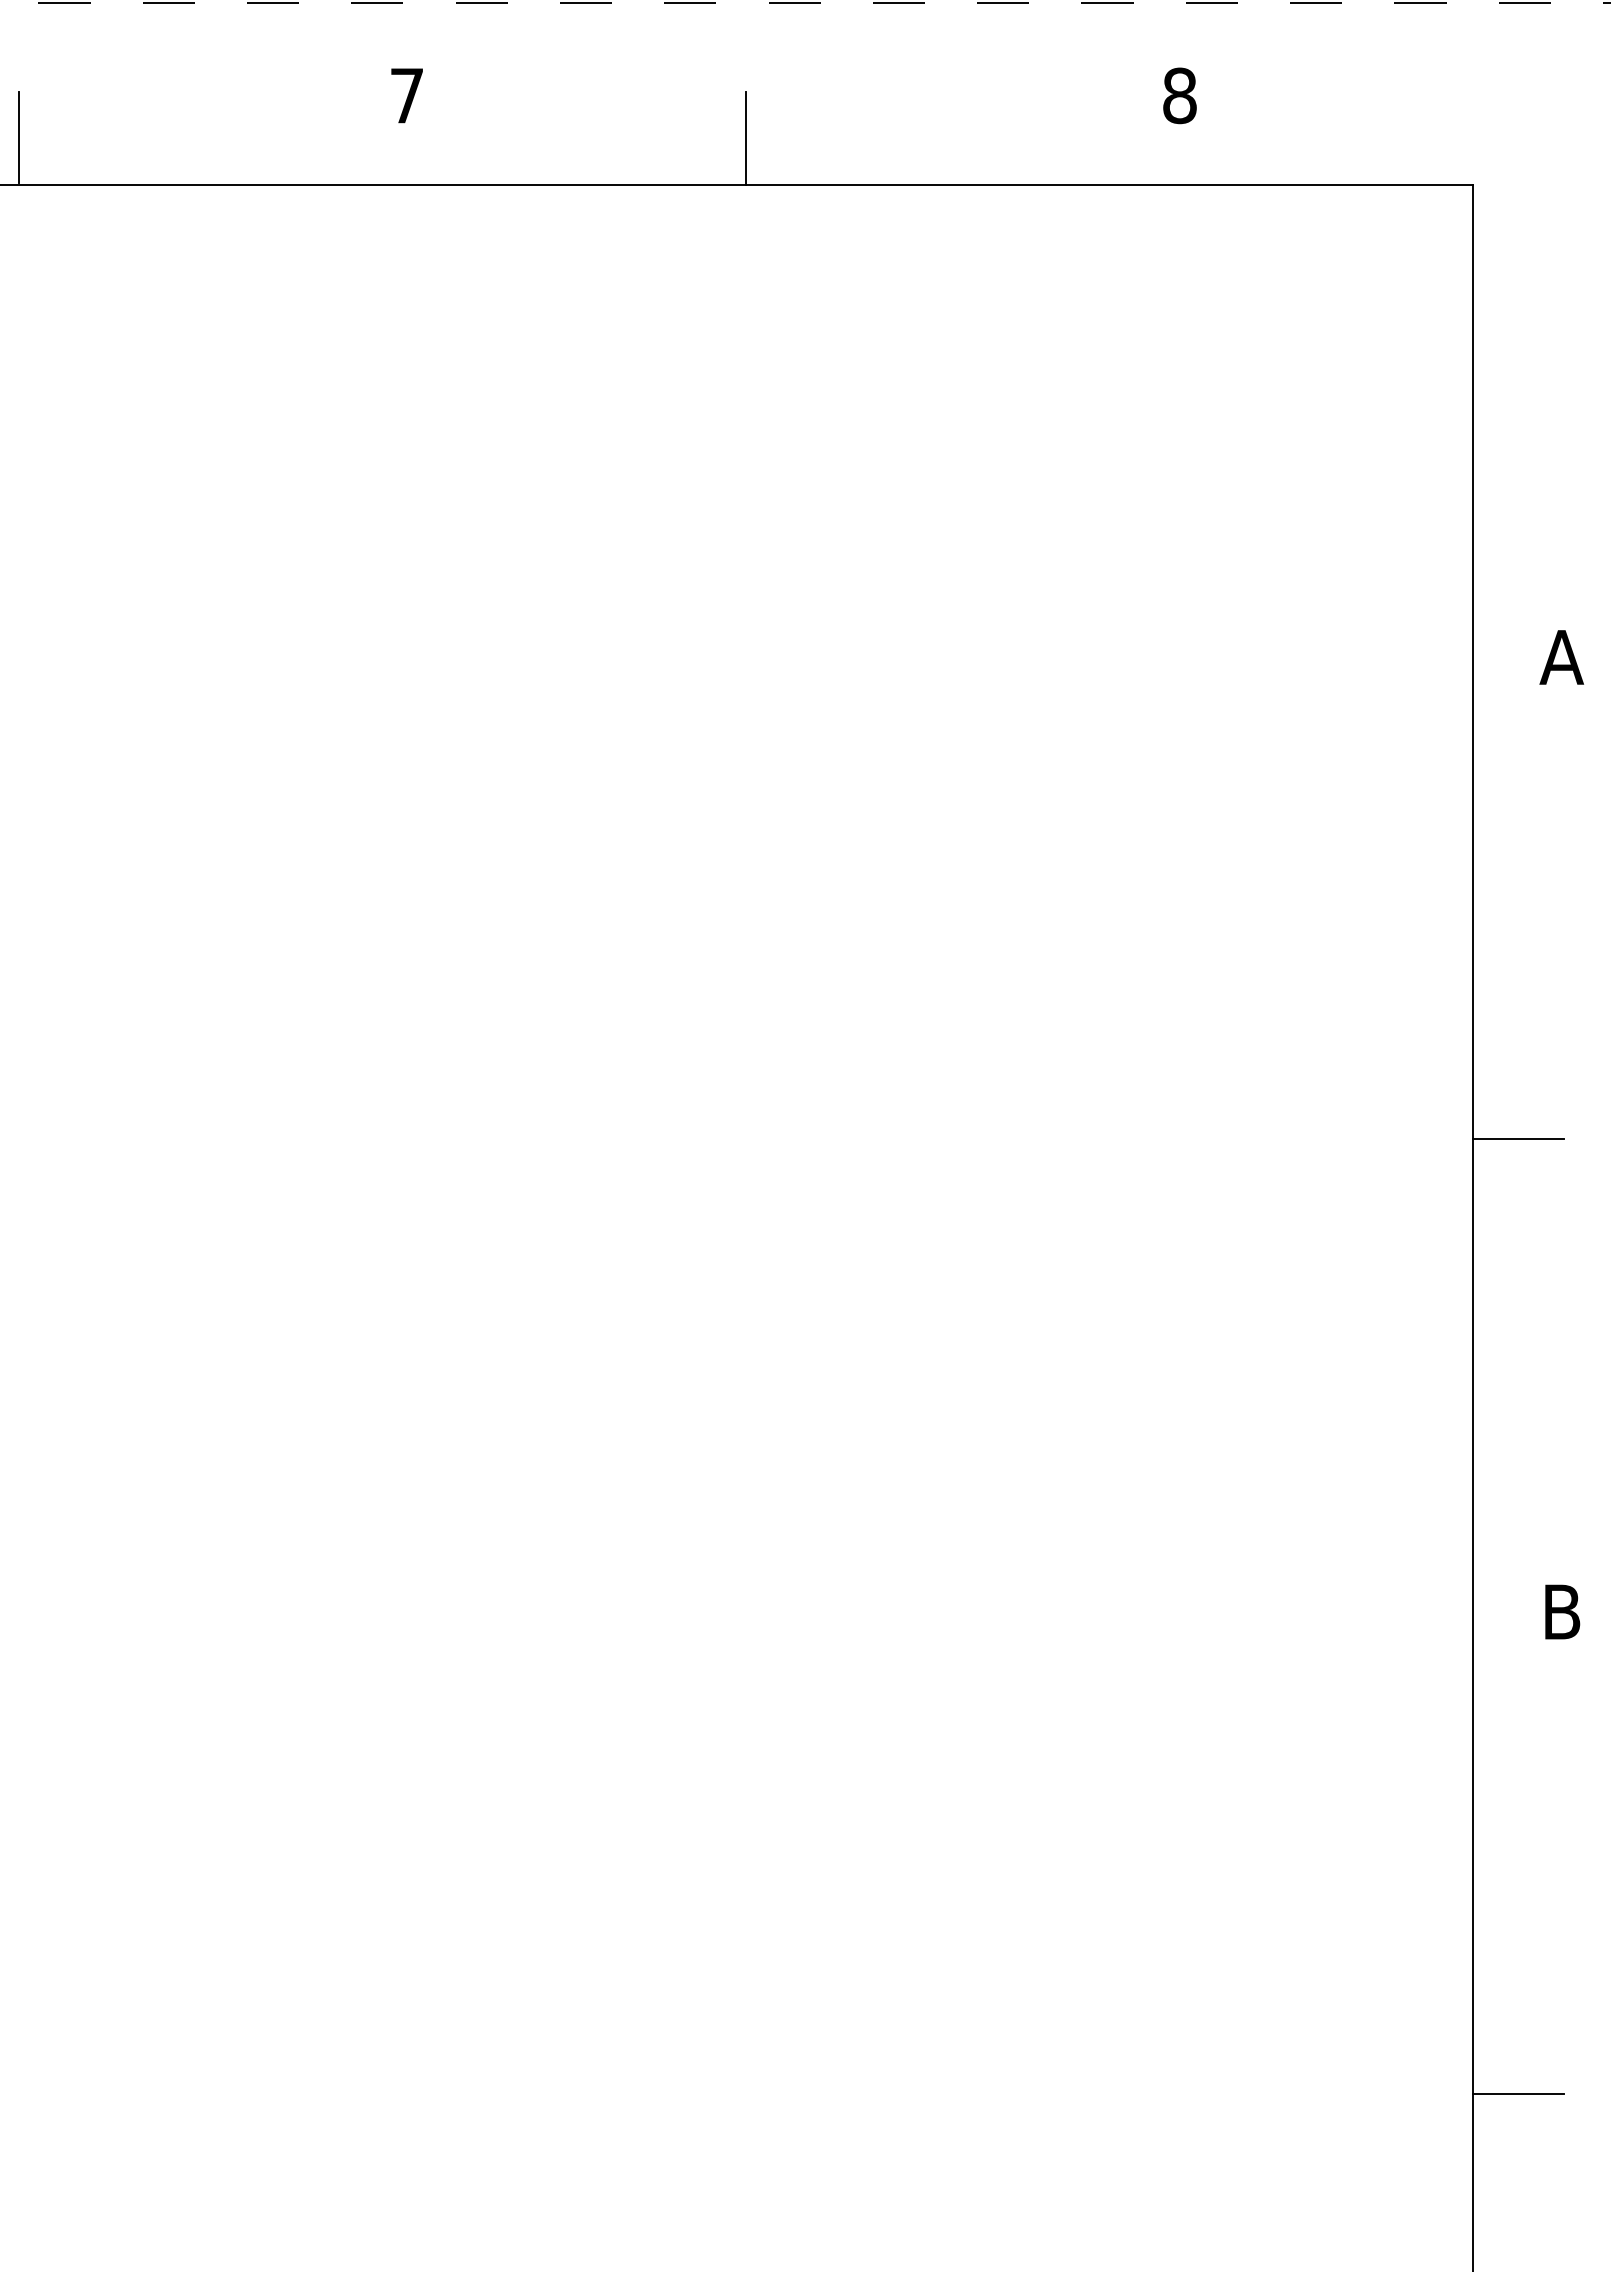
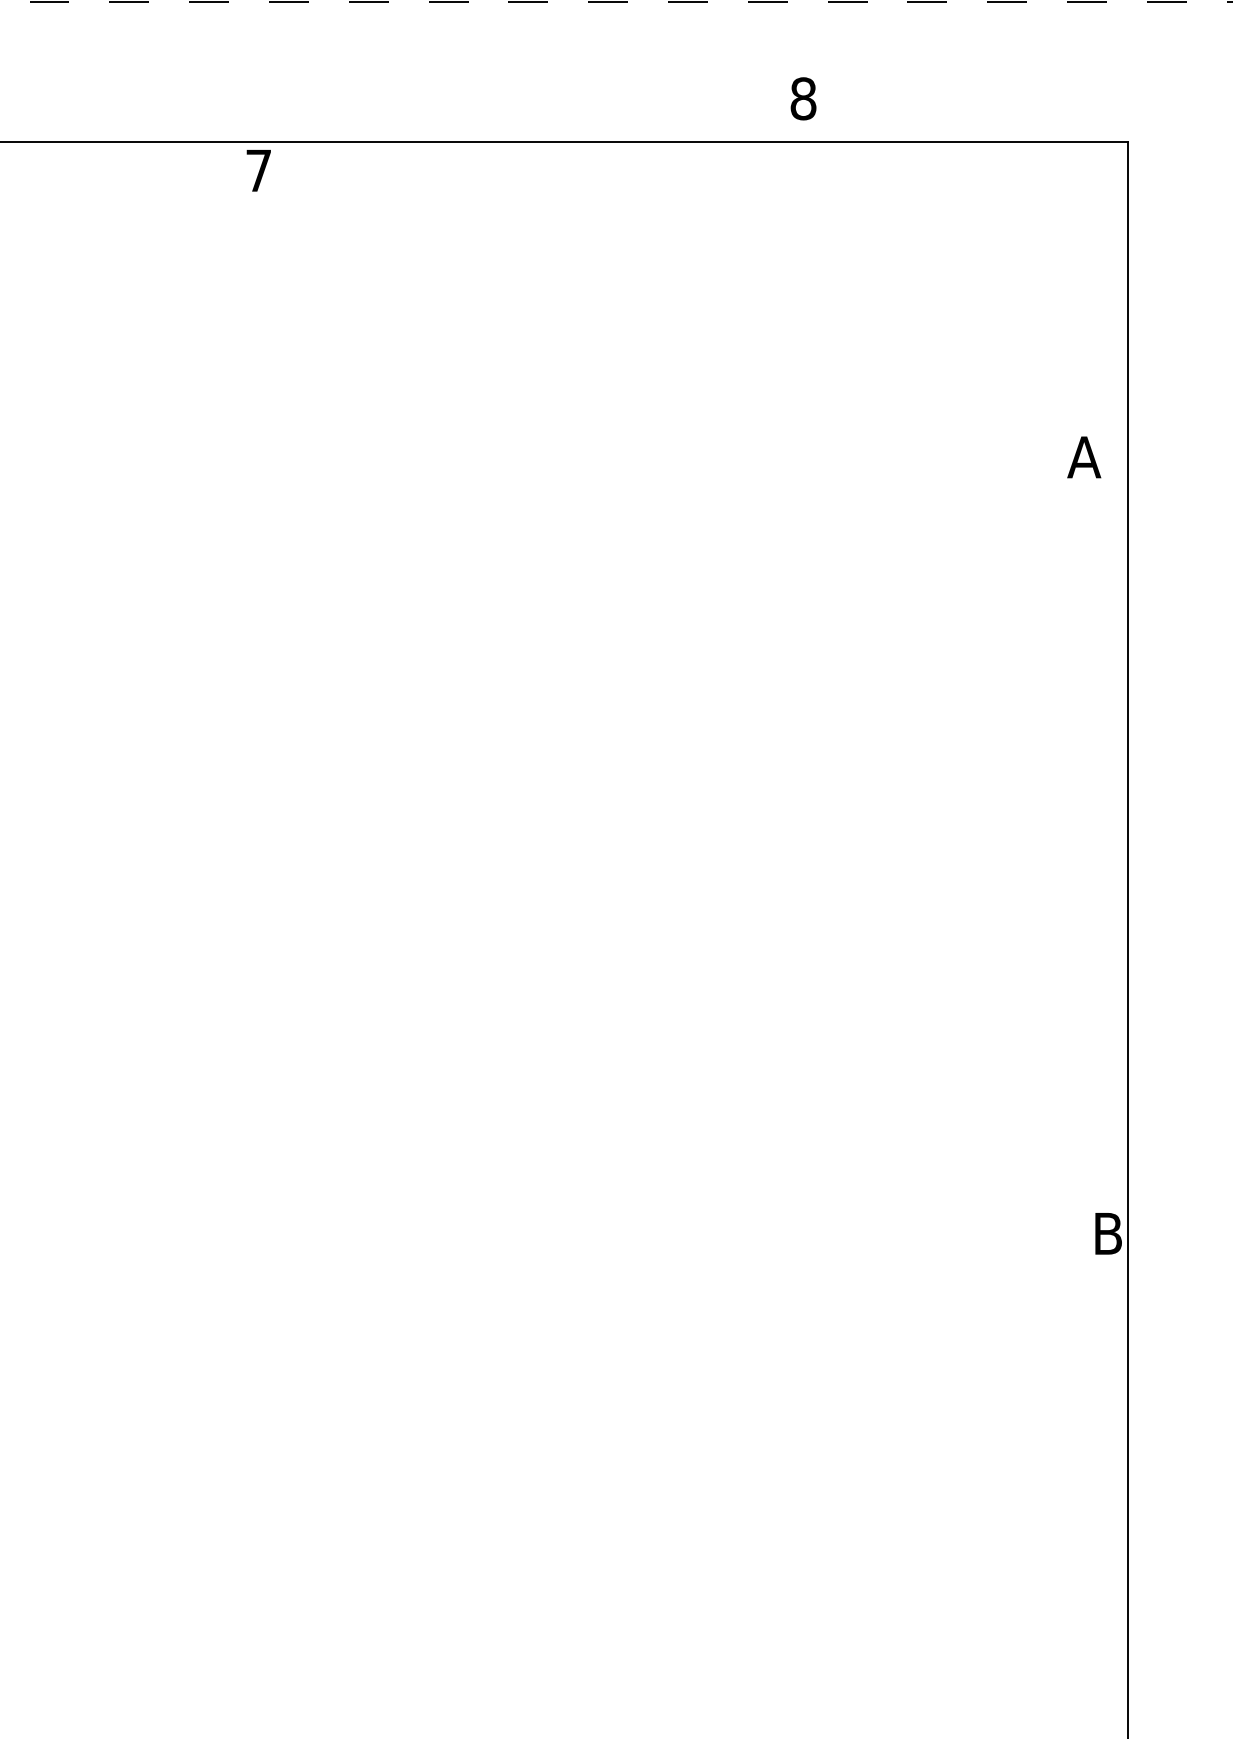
text: (406, 95) -> (258, 170), moved
text: (1179, 95) -> (803, 98), moved
line: (18, 136) -> (14, 104), removed
line: (745, 137) -> (570, 105), removed
text: (1561, 657) -> (1084, 457), moved
line: (1518, 1139) -> (1162, 872), removed
text: (1562, 1611) -> (1108, 1233), moved
line: (1518, 2093) -> (1162, 1602), removed

